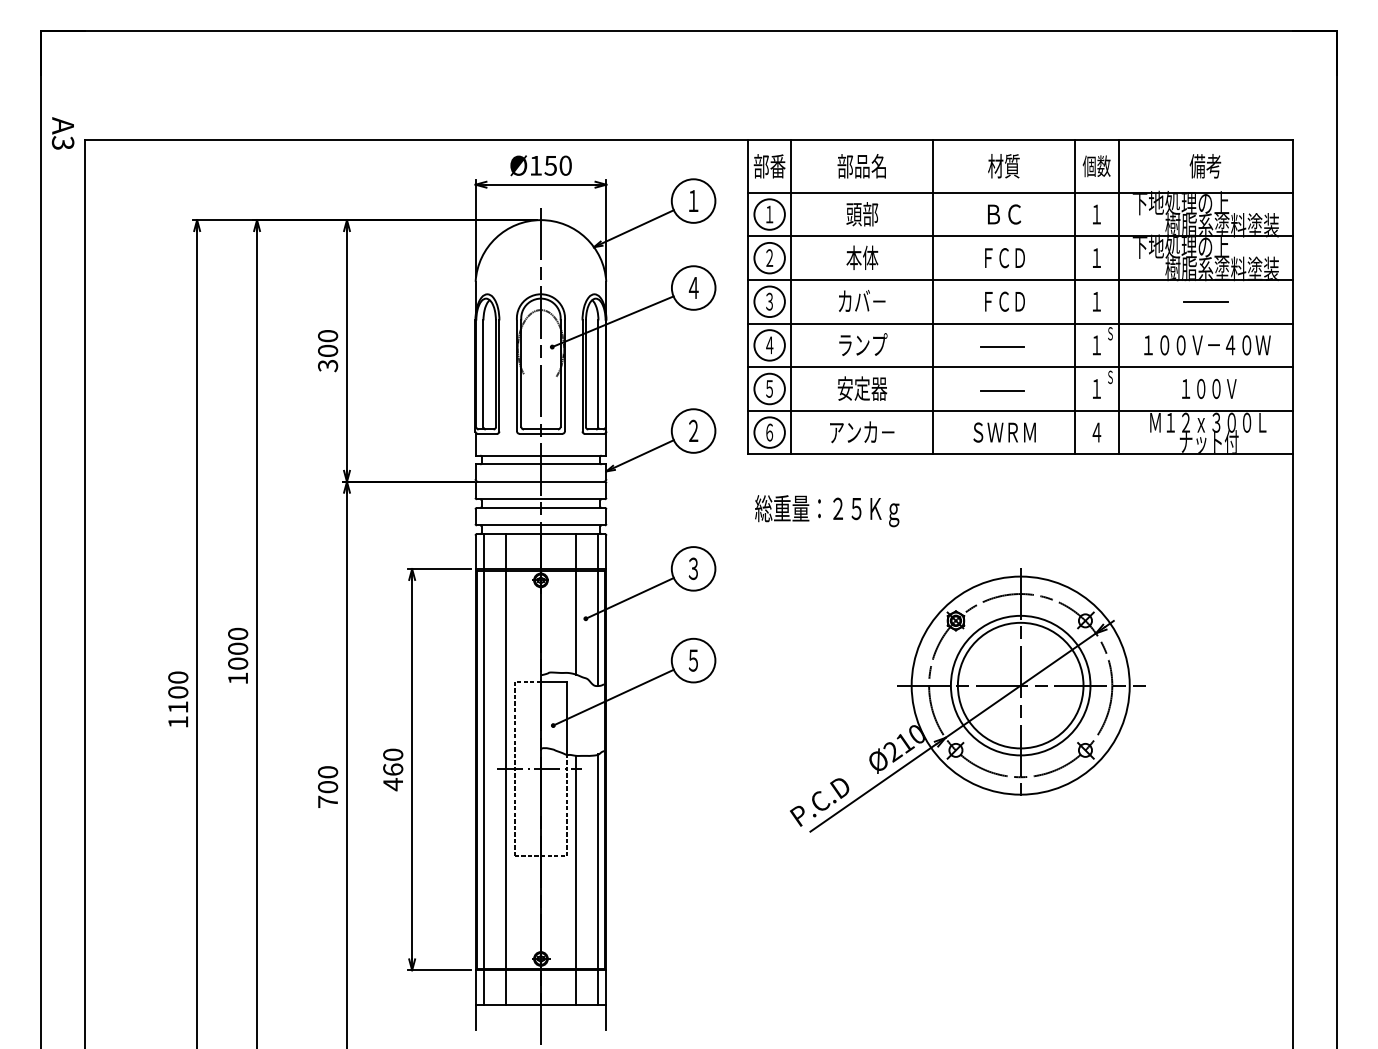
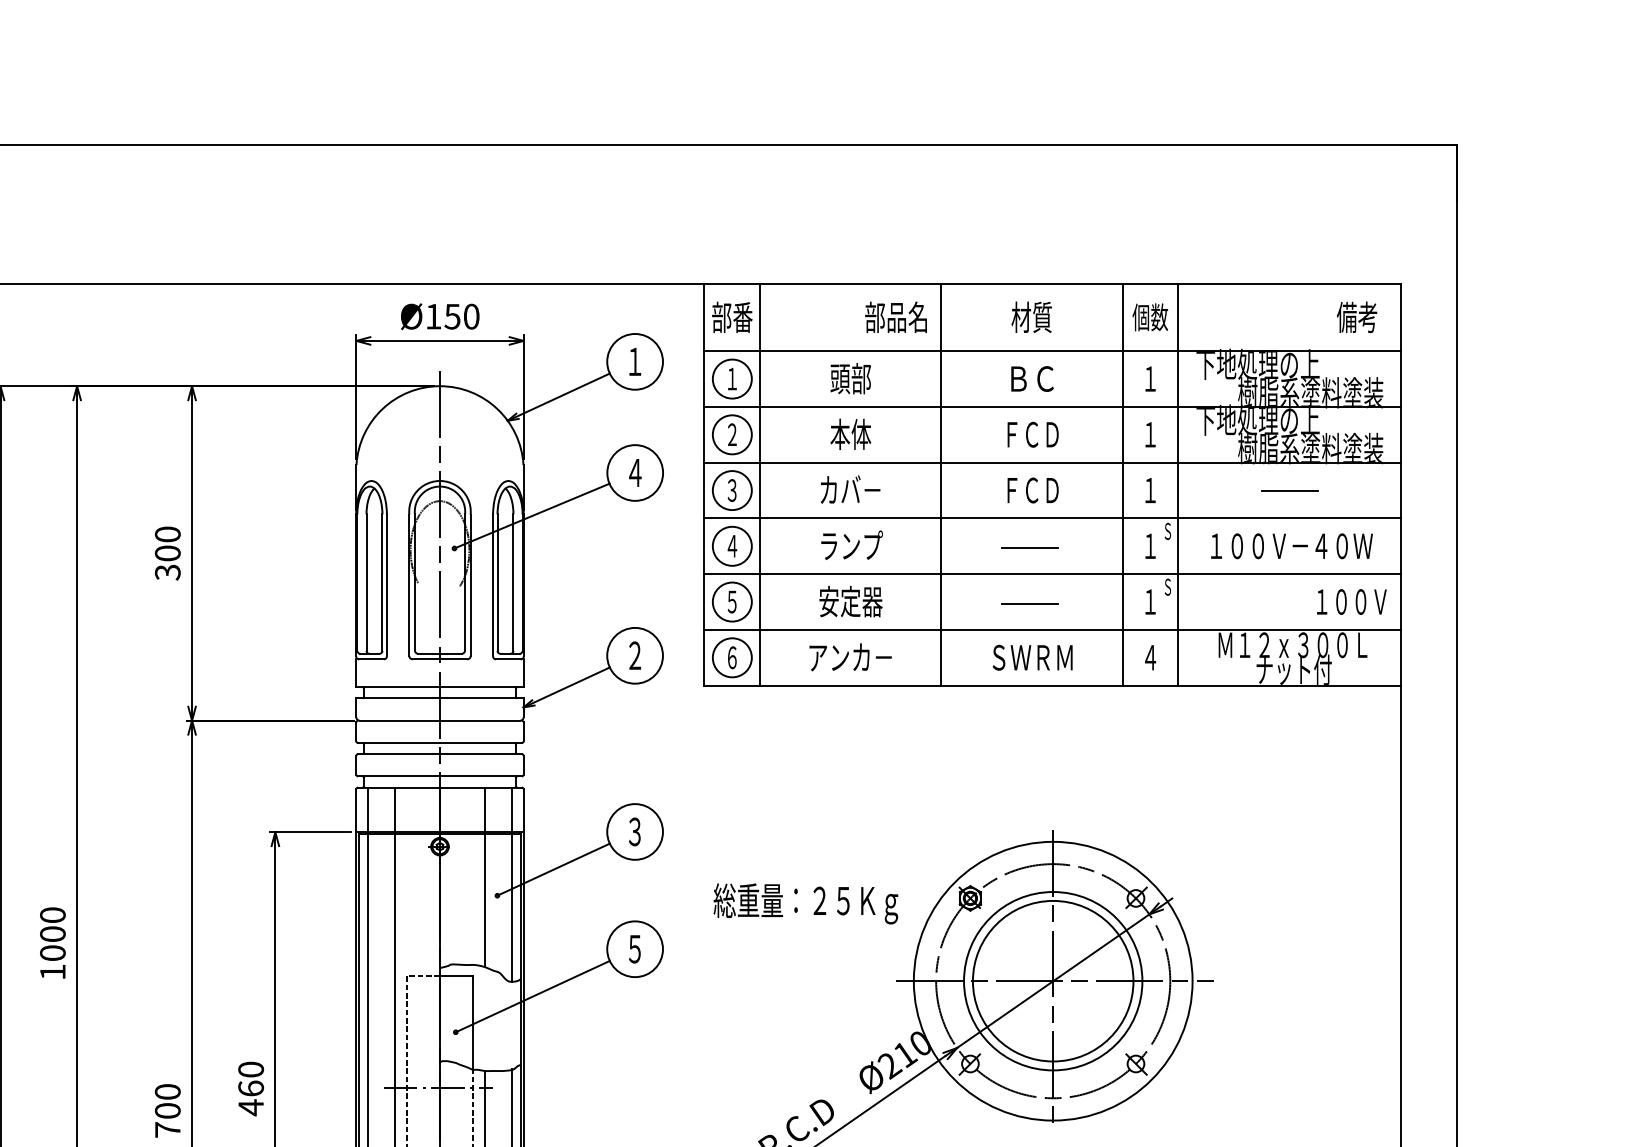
text: (861, 166) -> (895, 317), moved
text: (1205, 166) -> (1357, 317), moved
text: (1209, 388) -> (1352, 601), moved
text: (827, 511) -> (806, 904), moved

